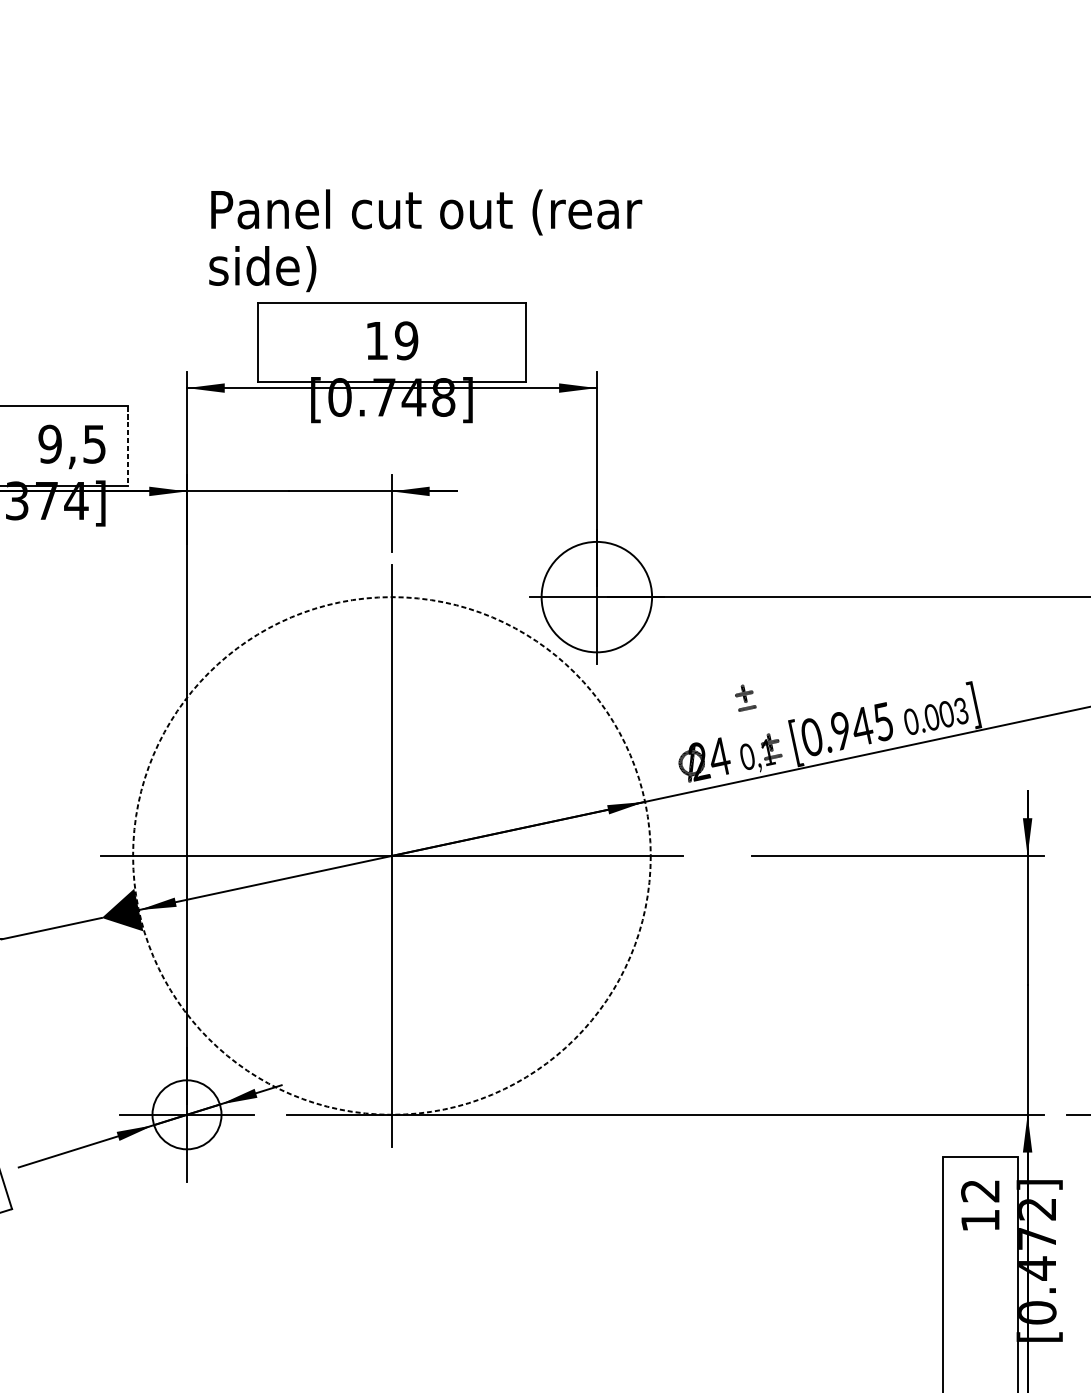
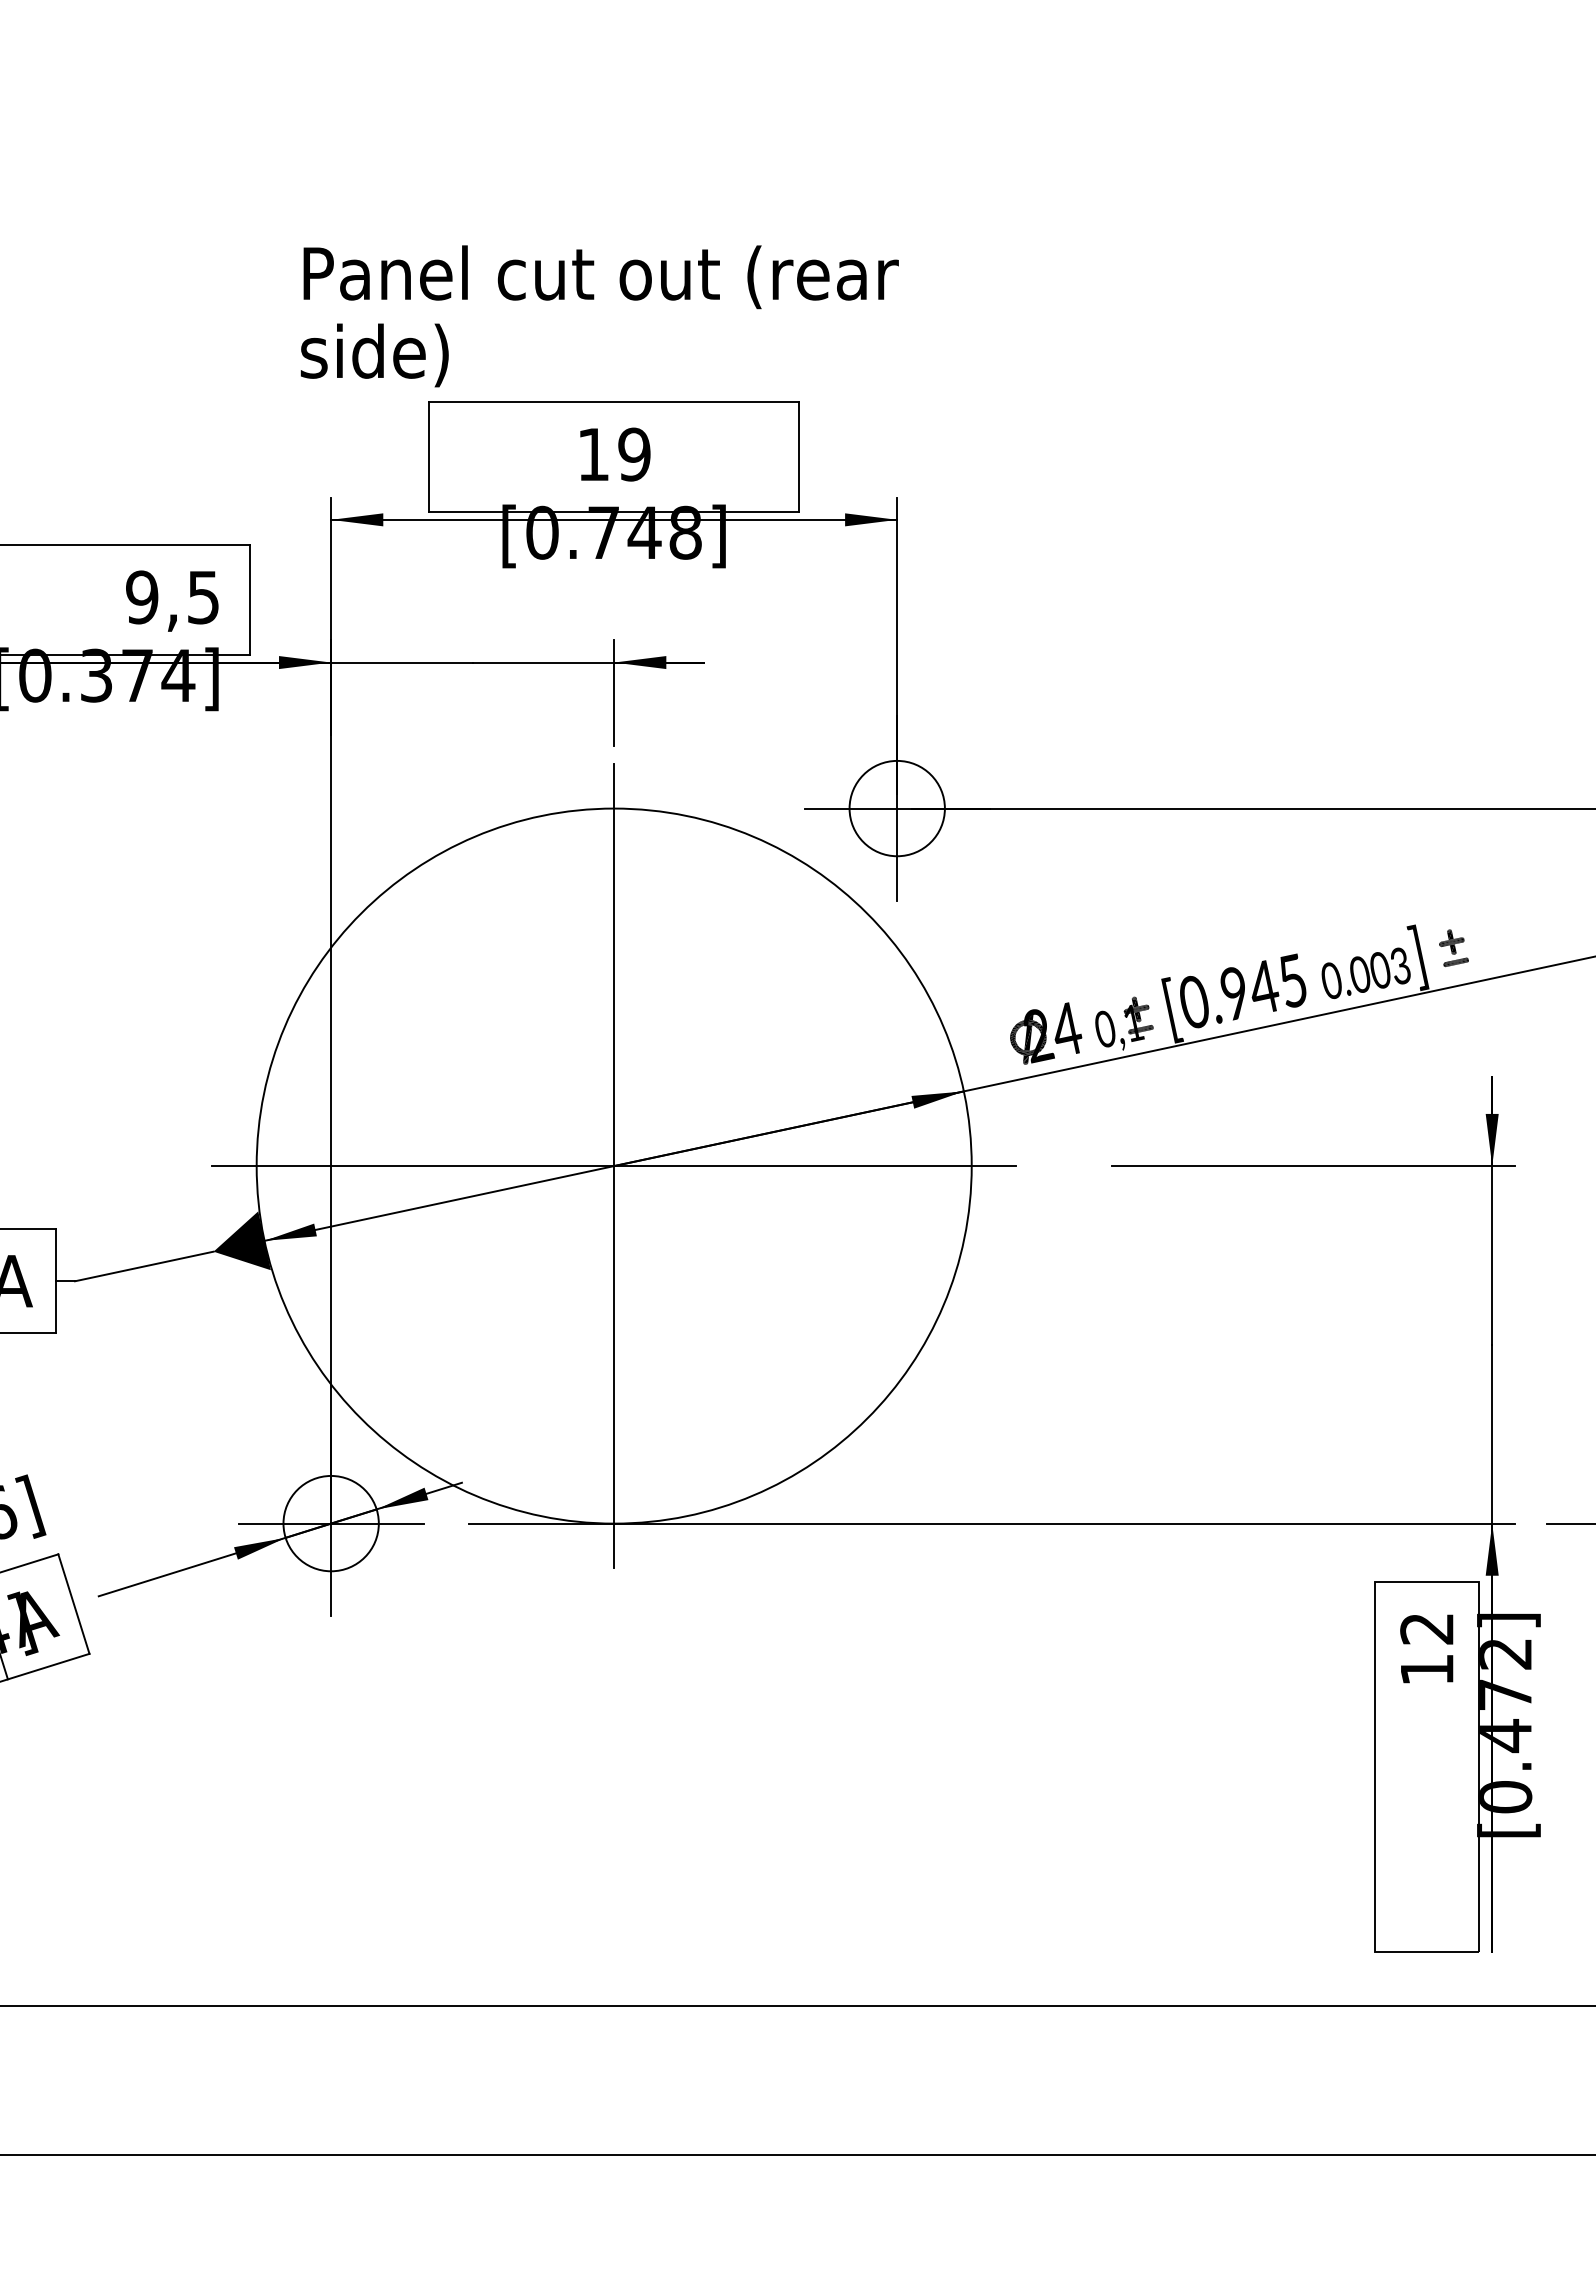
text: (425, 240) -> (599, 316), moved
line: (128, 446) -> (250, 600), dashed -> solid
circle: (596, 597) -> (896, 808), size x0.62
part: (745, 698) -> (1453, 948), moved
circle: (391, 855) -> (613, 1165), dashed -> solid

